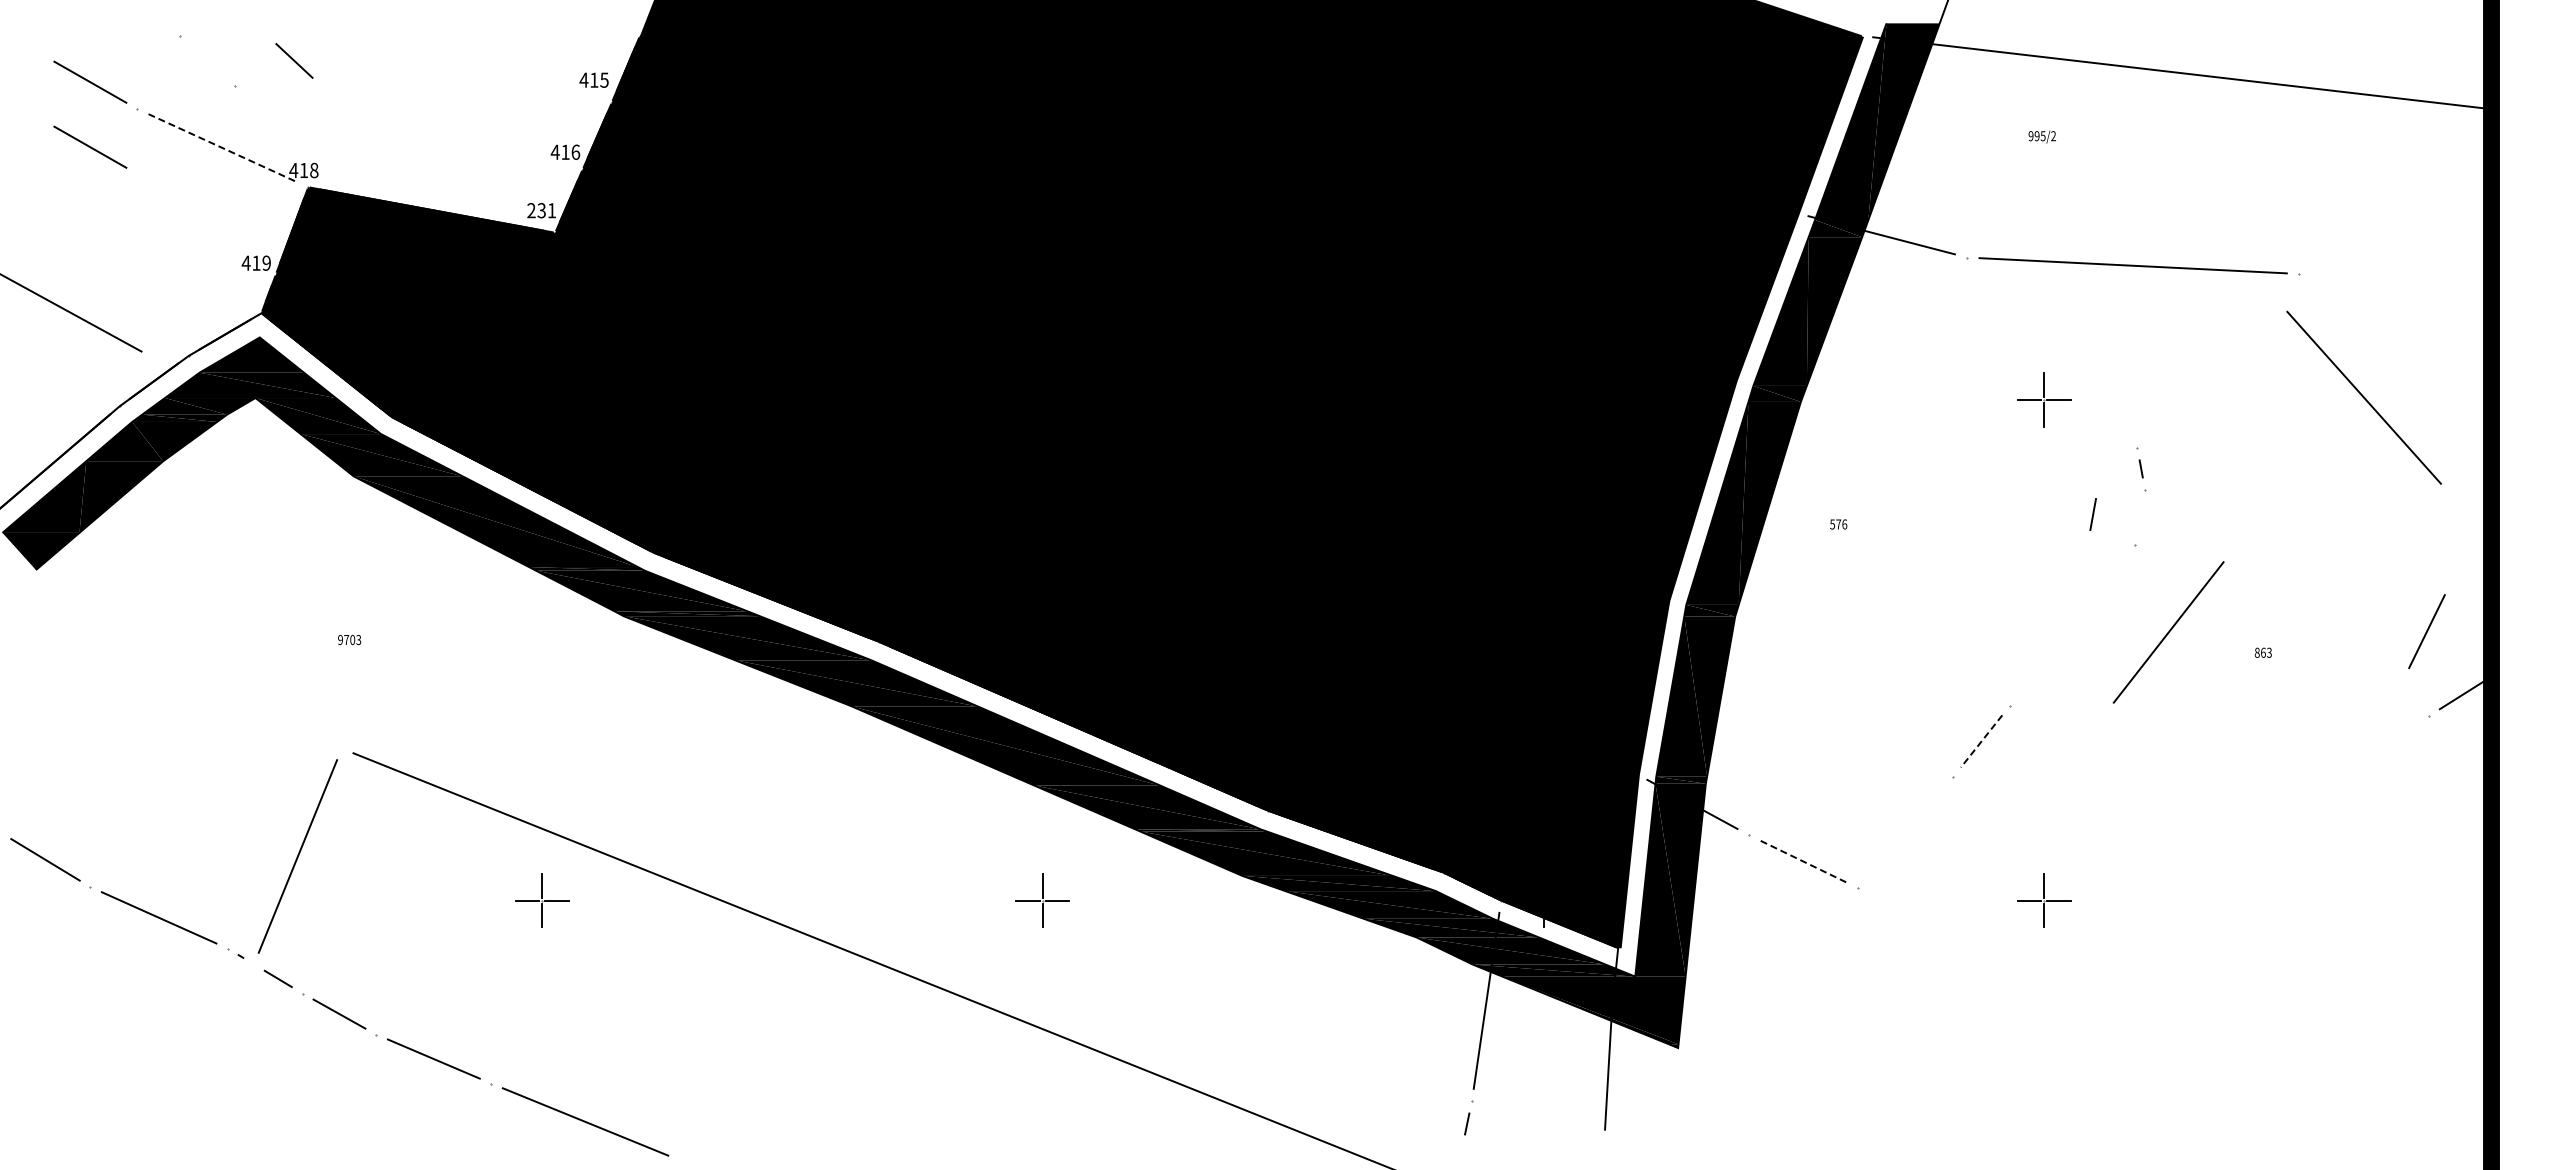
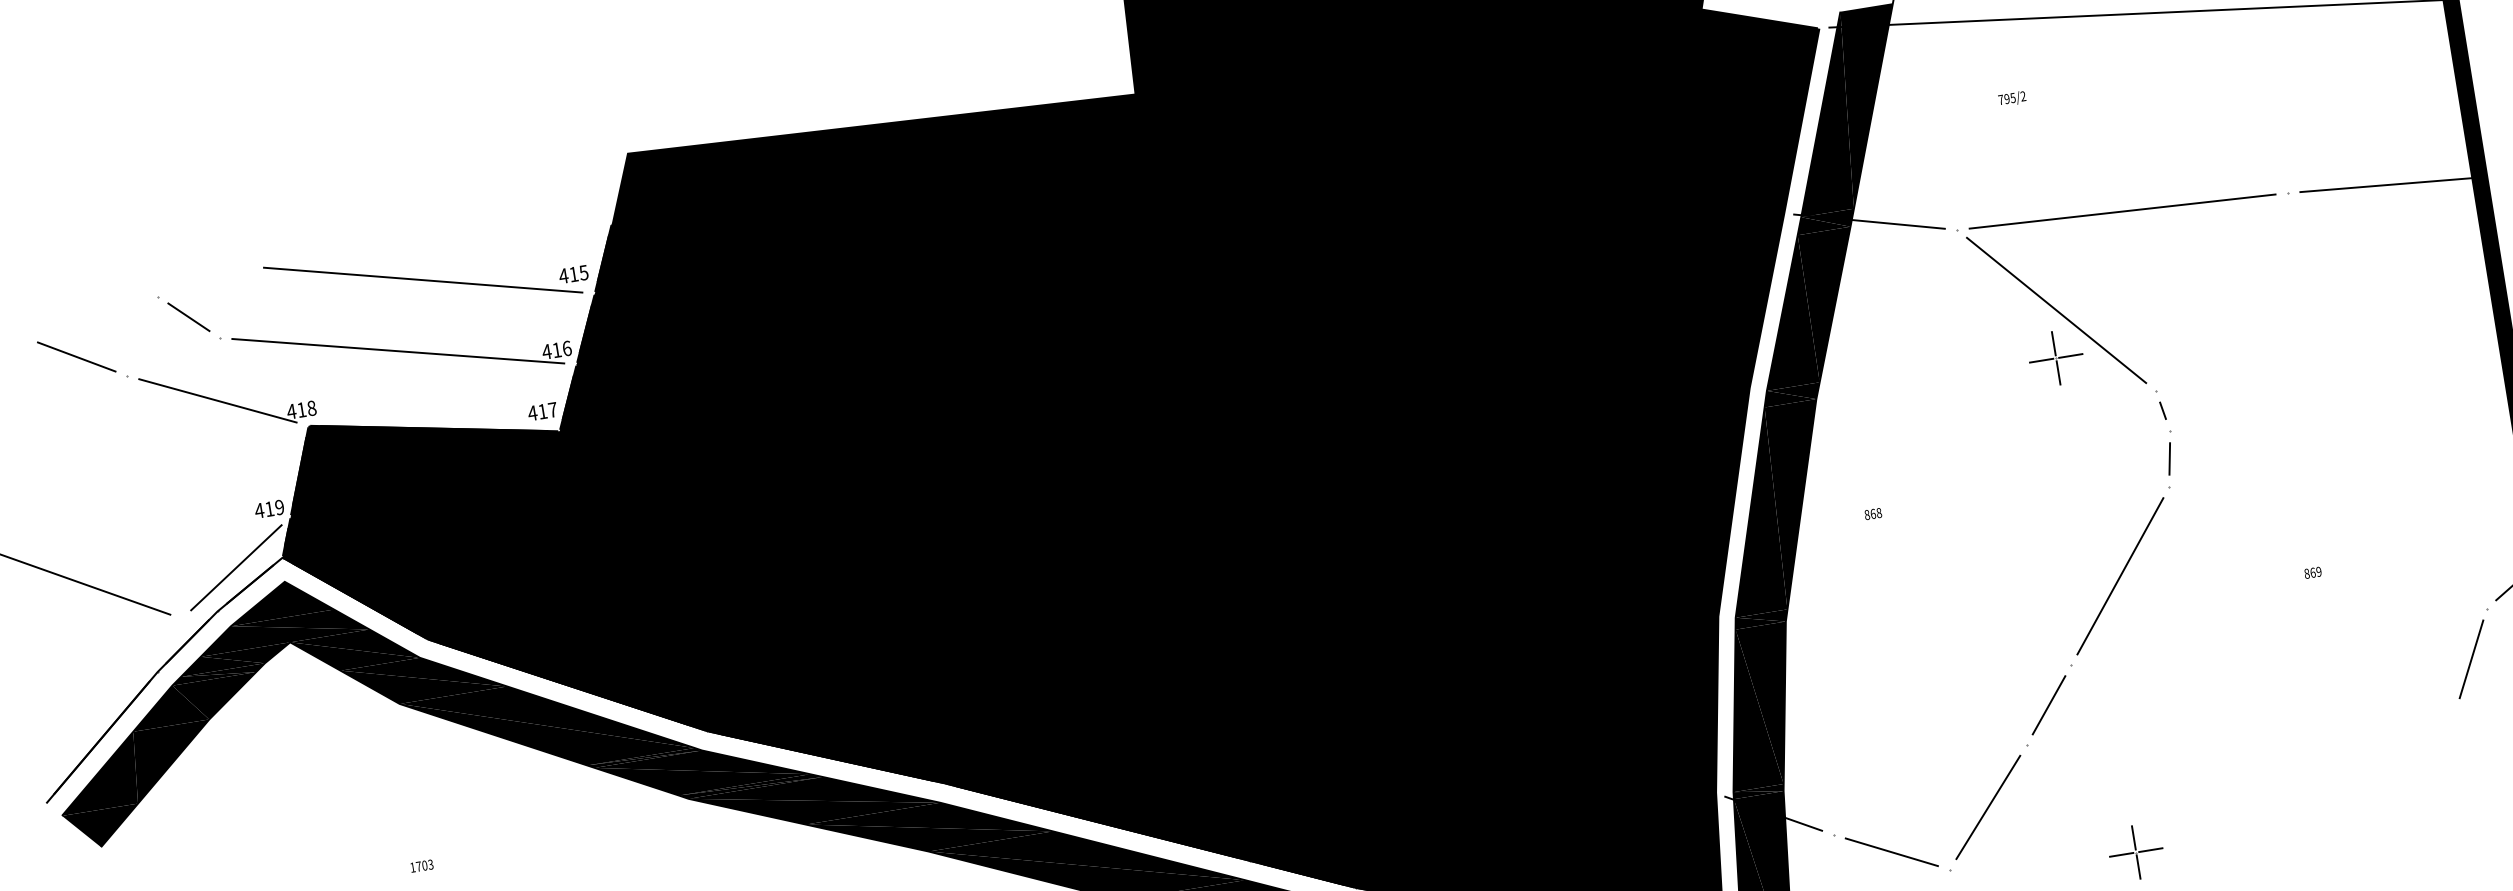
line: (294, 60) -> (188, 316), moved
line: (444, 61) -> (422, 279), added
line: (408, 127) -> (398, 350), added
text: (2030, 136) -> (2000, 100), 995/2 -> 795/2
line: (90, 146) -> (87, 420), removed
line: (222, 148) -> (217, 401), dashed -> solid
text: (541, 210) -> (542, 411), 231 -> 417
line: (2401, 281) -> (2389, 184), added
line: (213, 315) -> (235, 567), added
line: (2363, 397) -> (2055, 310), moved
line: (2092, 514) -> (2169, 459), moved
text: (1838, 524) -> (1873, 514), 576 -> 868
line: (2426, 631) -> (2471, 659), moved
line: (2168, 632) -> (2120, 576), moved
text: (340, 639) -> (412, 867), 9703 -> 1703
text: (2269, 652) -> (2319, 571), 863 -> 869
line: (1981, 741) -> (2048, 705), dashed -> solid
line: (1905, 832) -> (1988, 807), added
line: (1802, 861) -> (1891, 852), dashed -> solid

